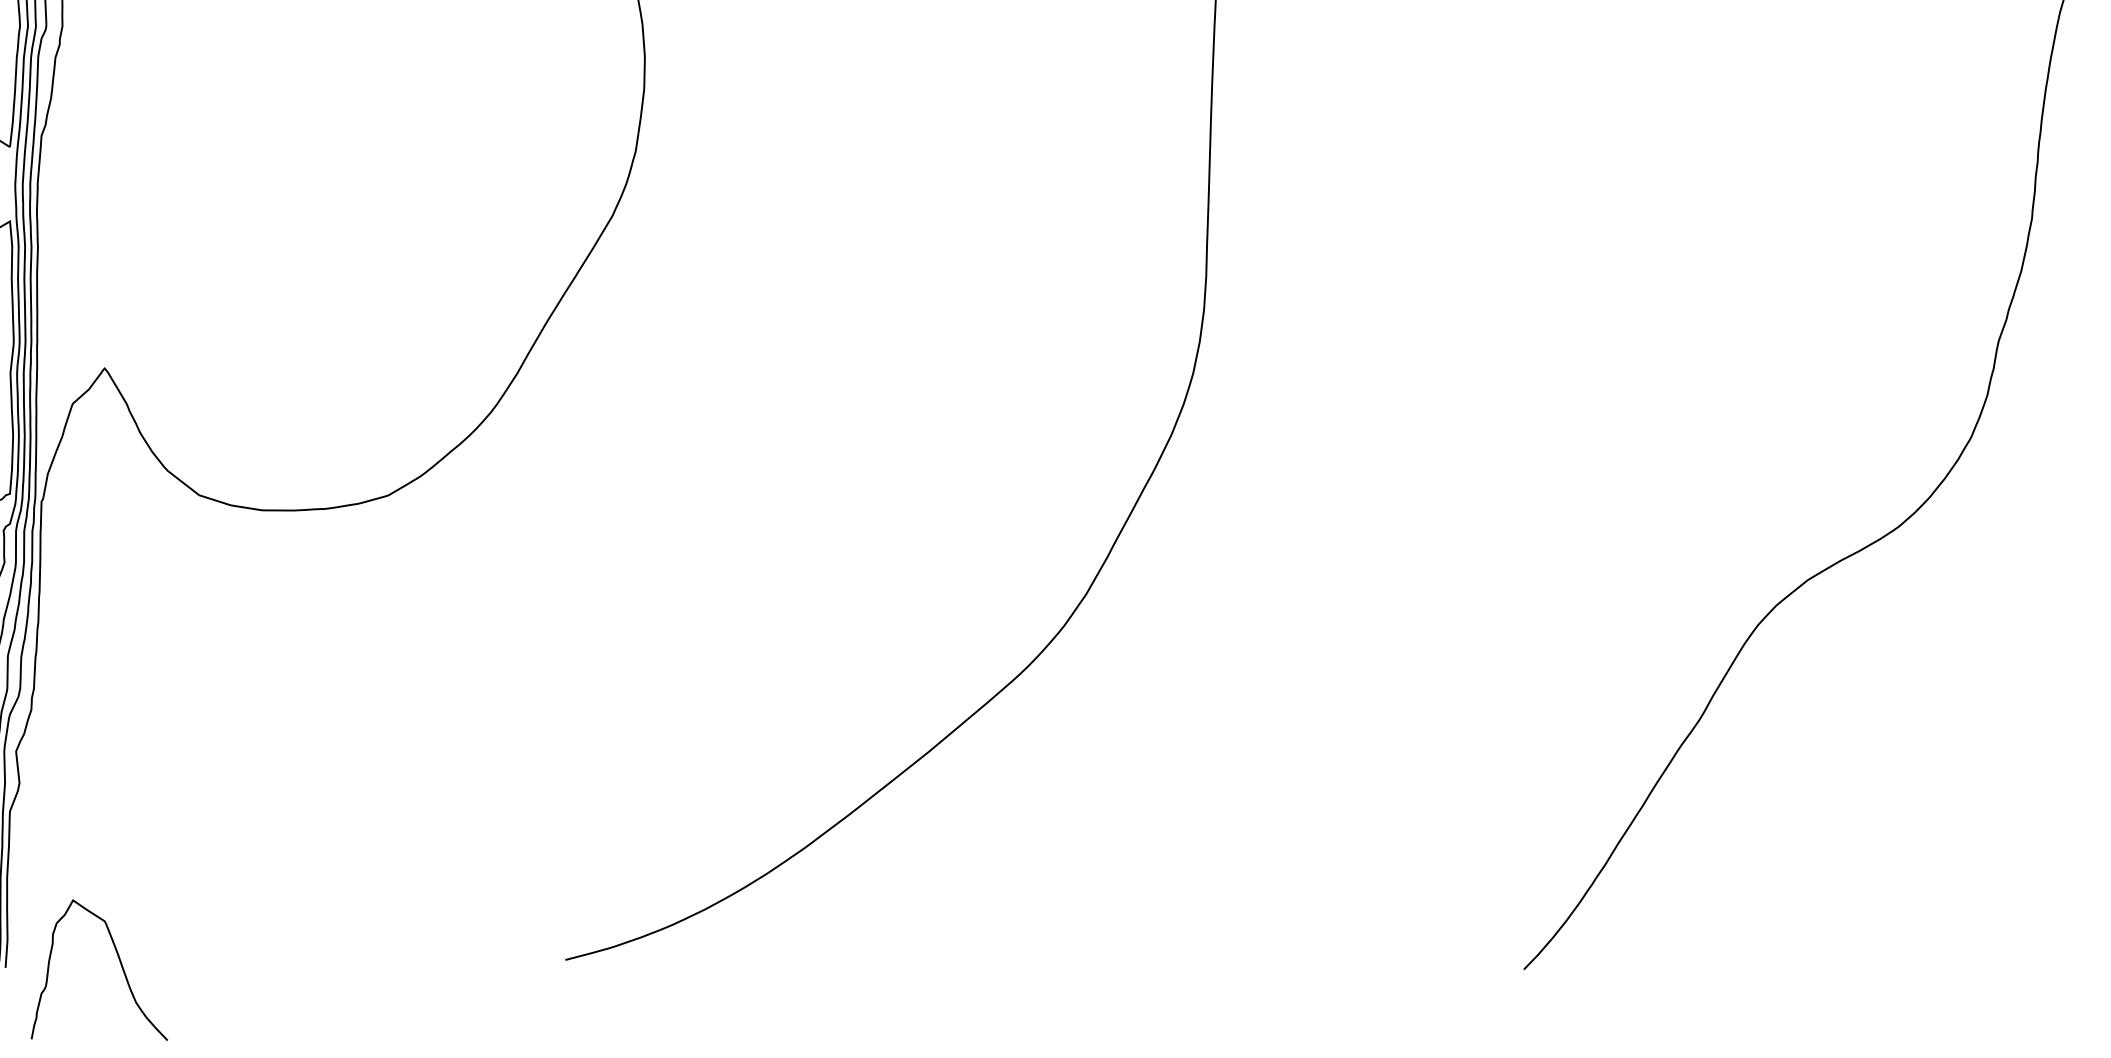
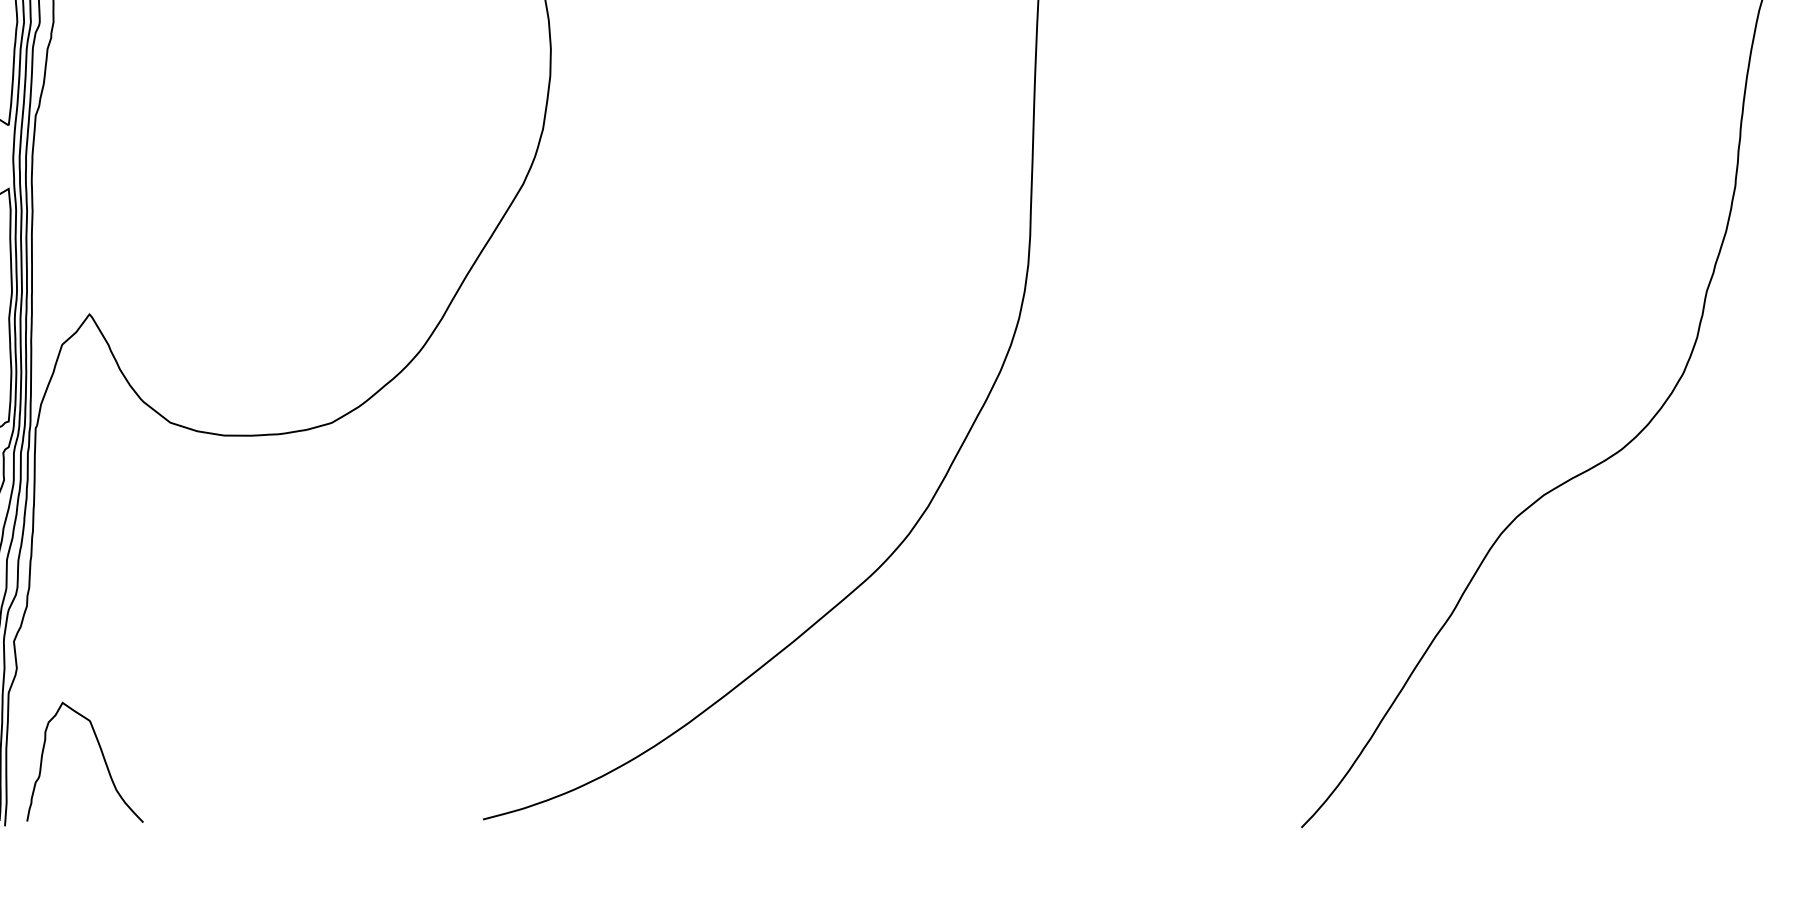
curve: (119, 962) -> (102, 755), moved

